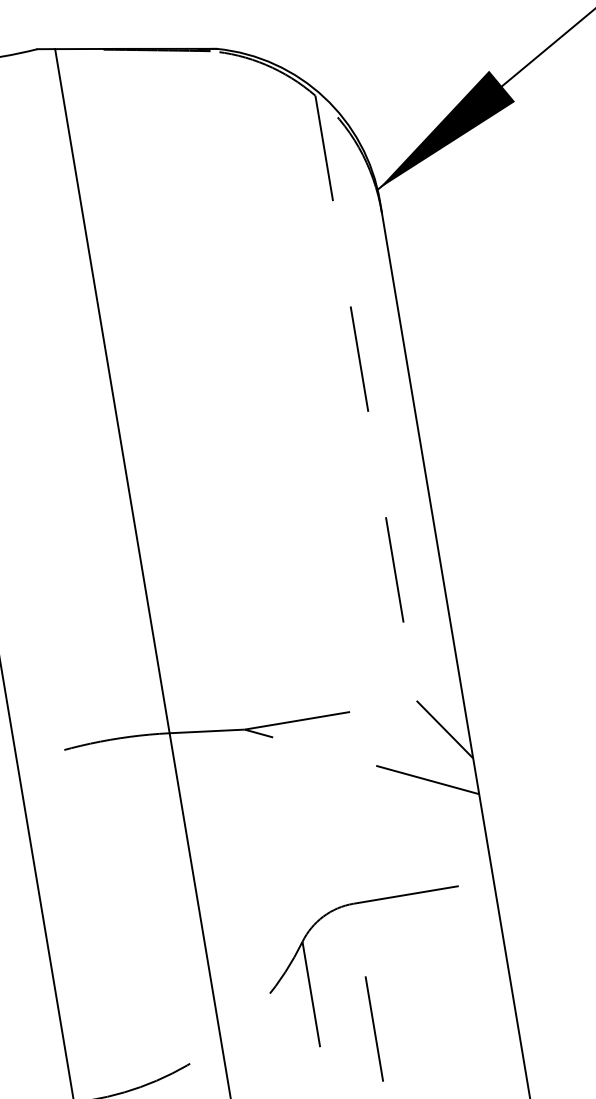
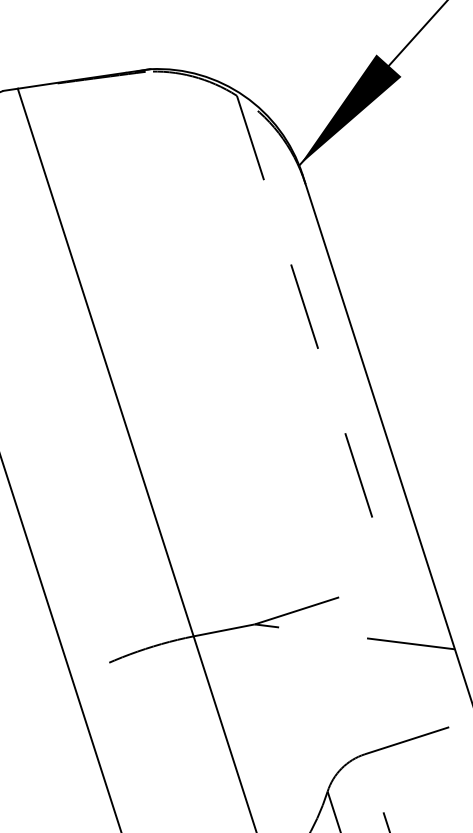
line: (444, 729) -> (418, 600), removed

